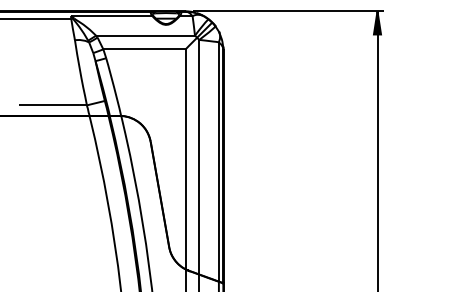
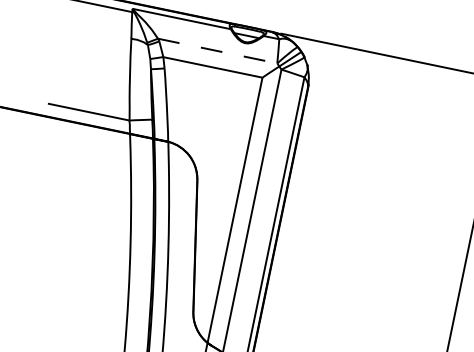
line: (146, 35) -> (218, 51), solid -> dashed

